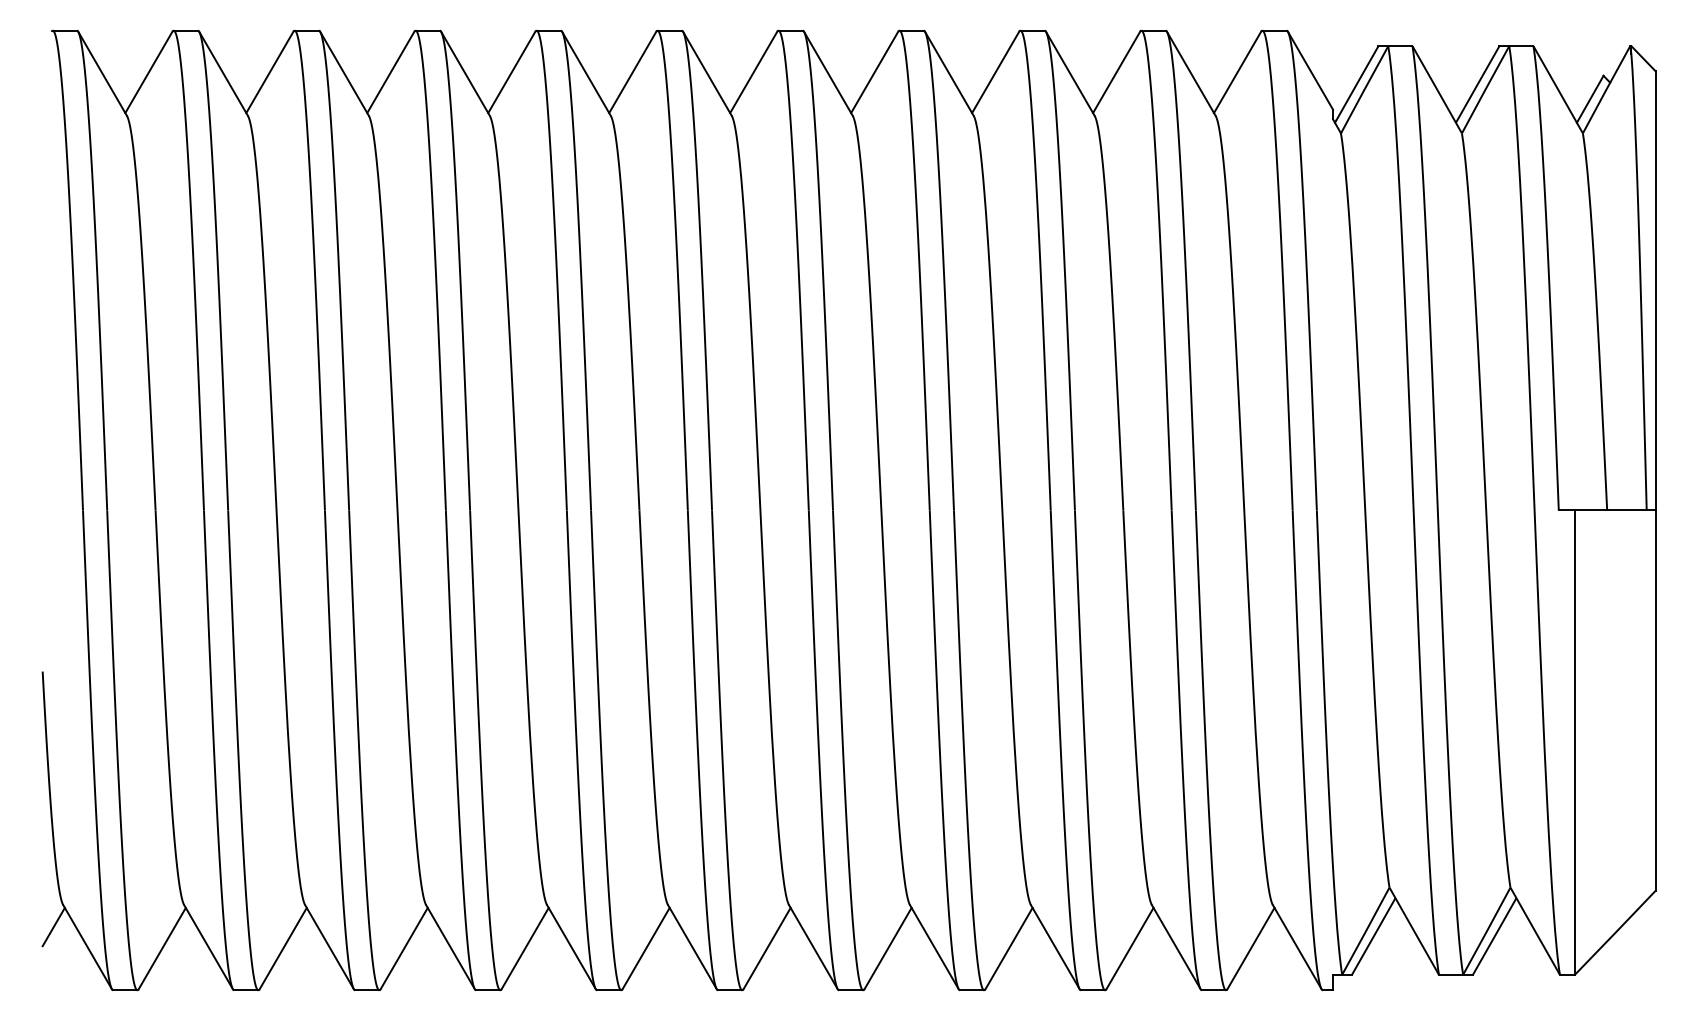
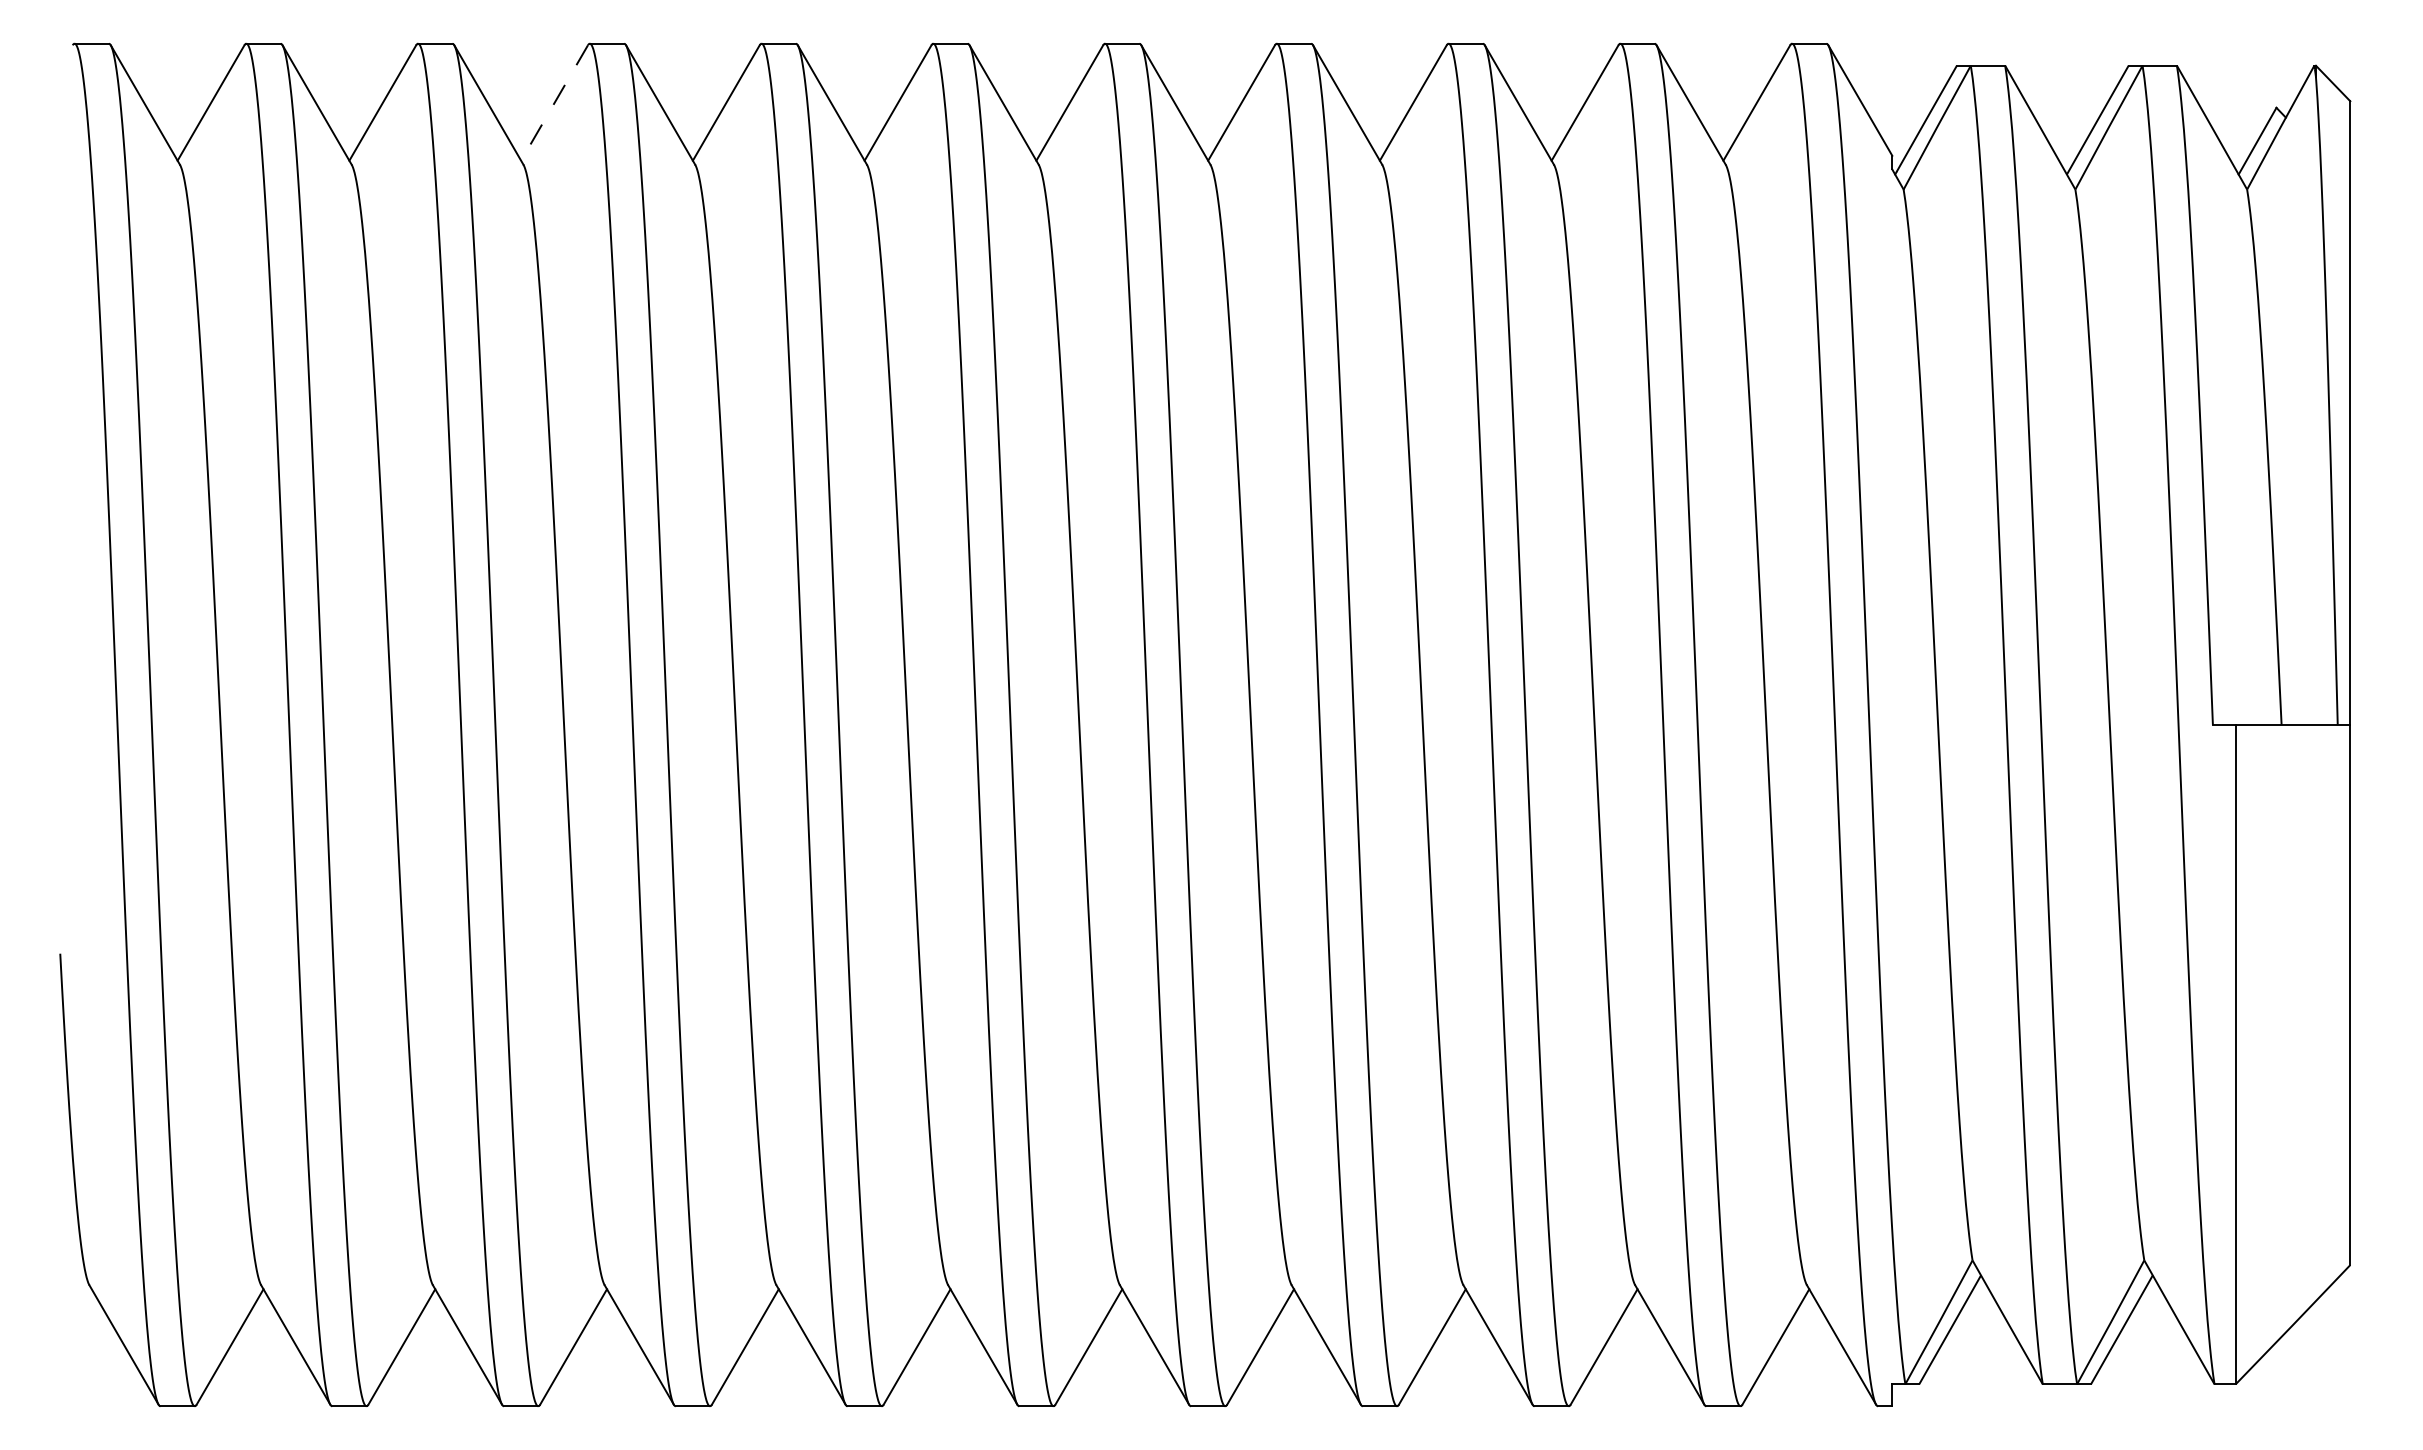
line: (390, 72) -> (554, 103), solid -> dashed
line: (53, 927) -> (75, 1316), removed

